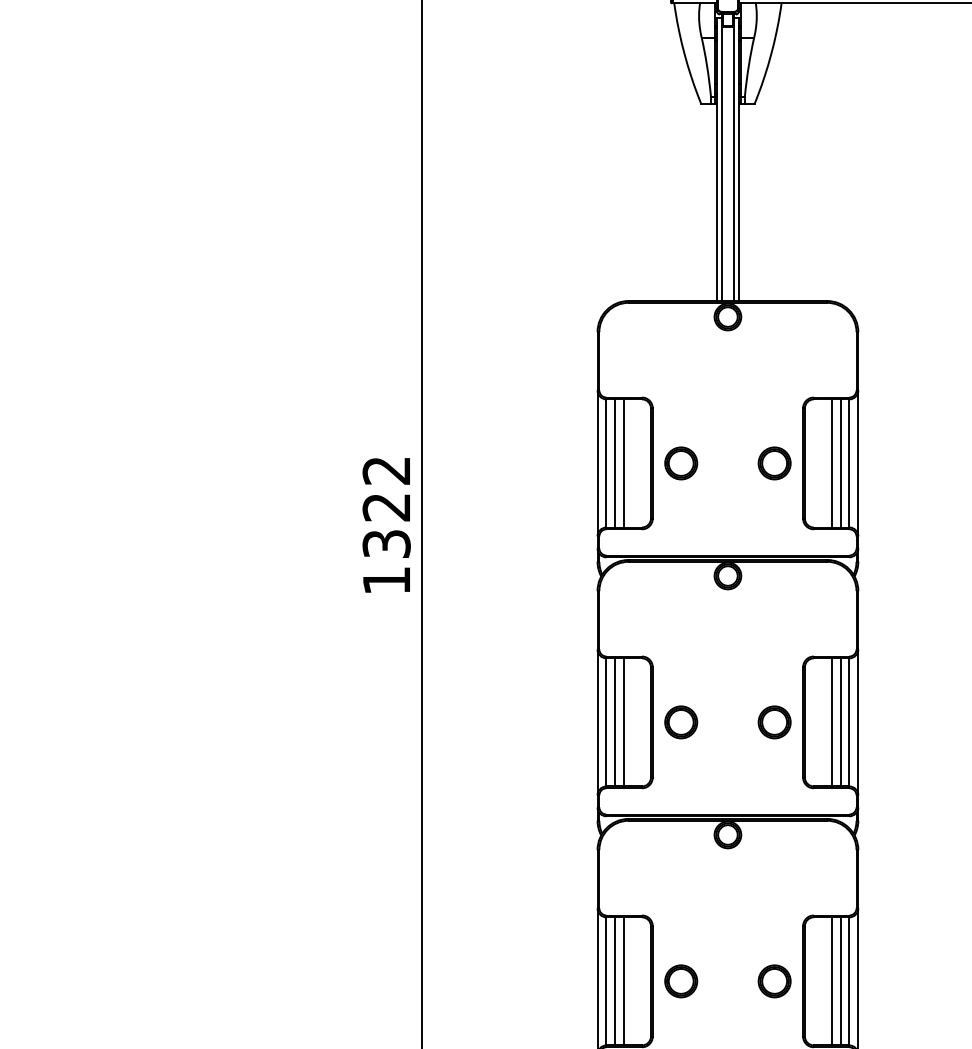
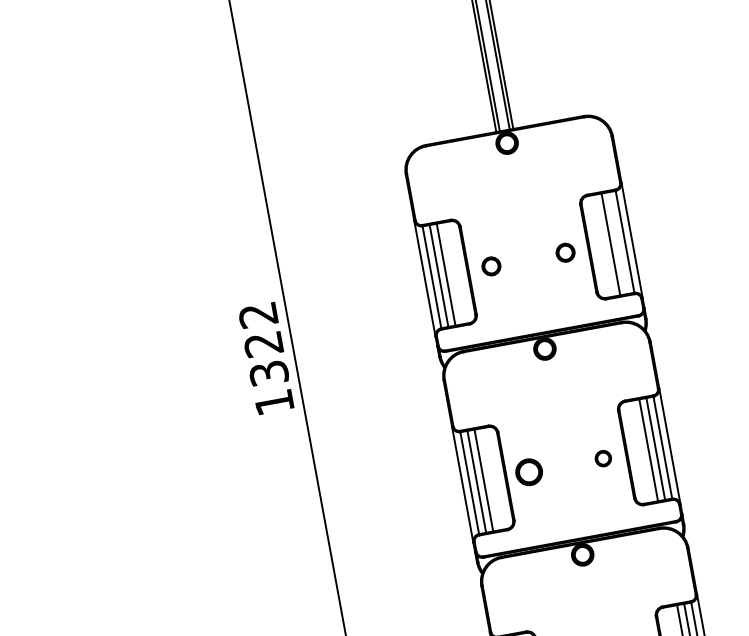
part: (681, 463) -> (491, 266), size x0.7
part: (774, 463) -> (565, 252), size x0.7
line: (840, 463) -> (617, 243), removed
part: (774, 722) -> (603, 458), size x0.6

